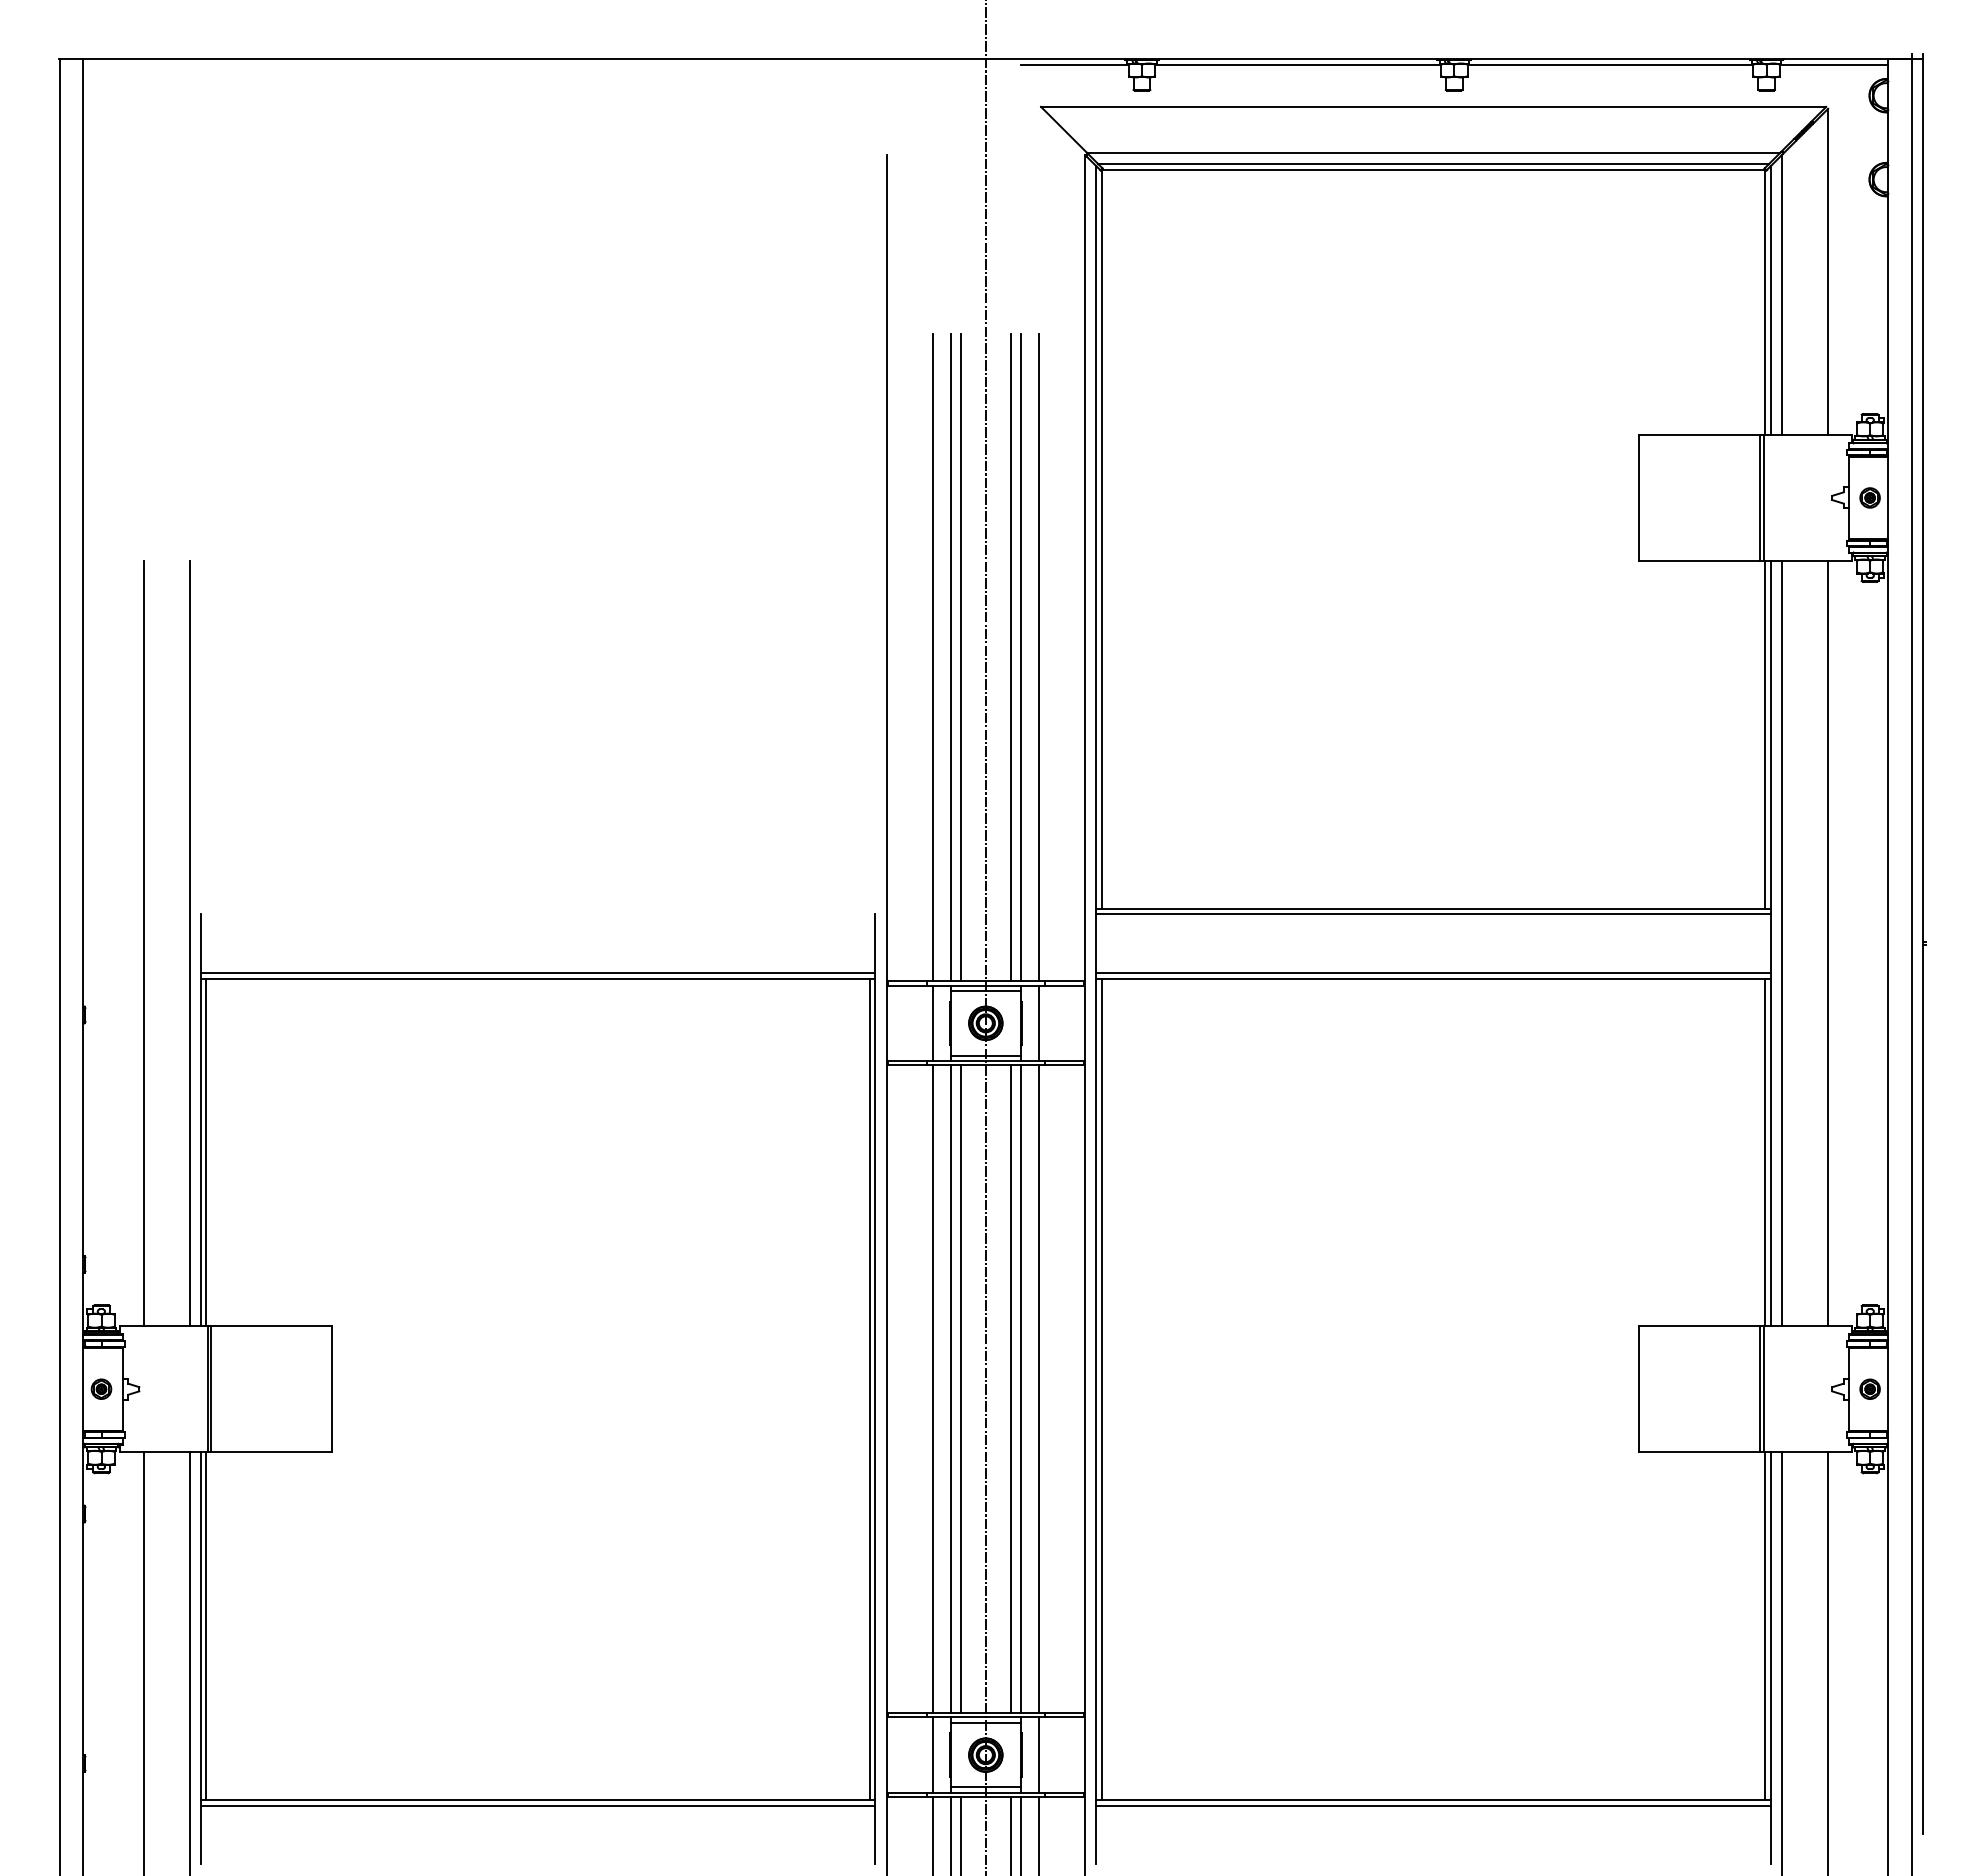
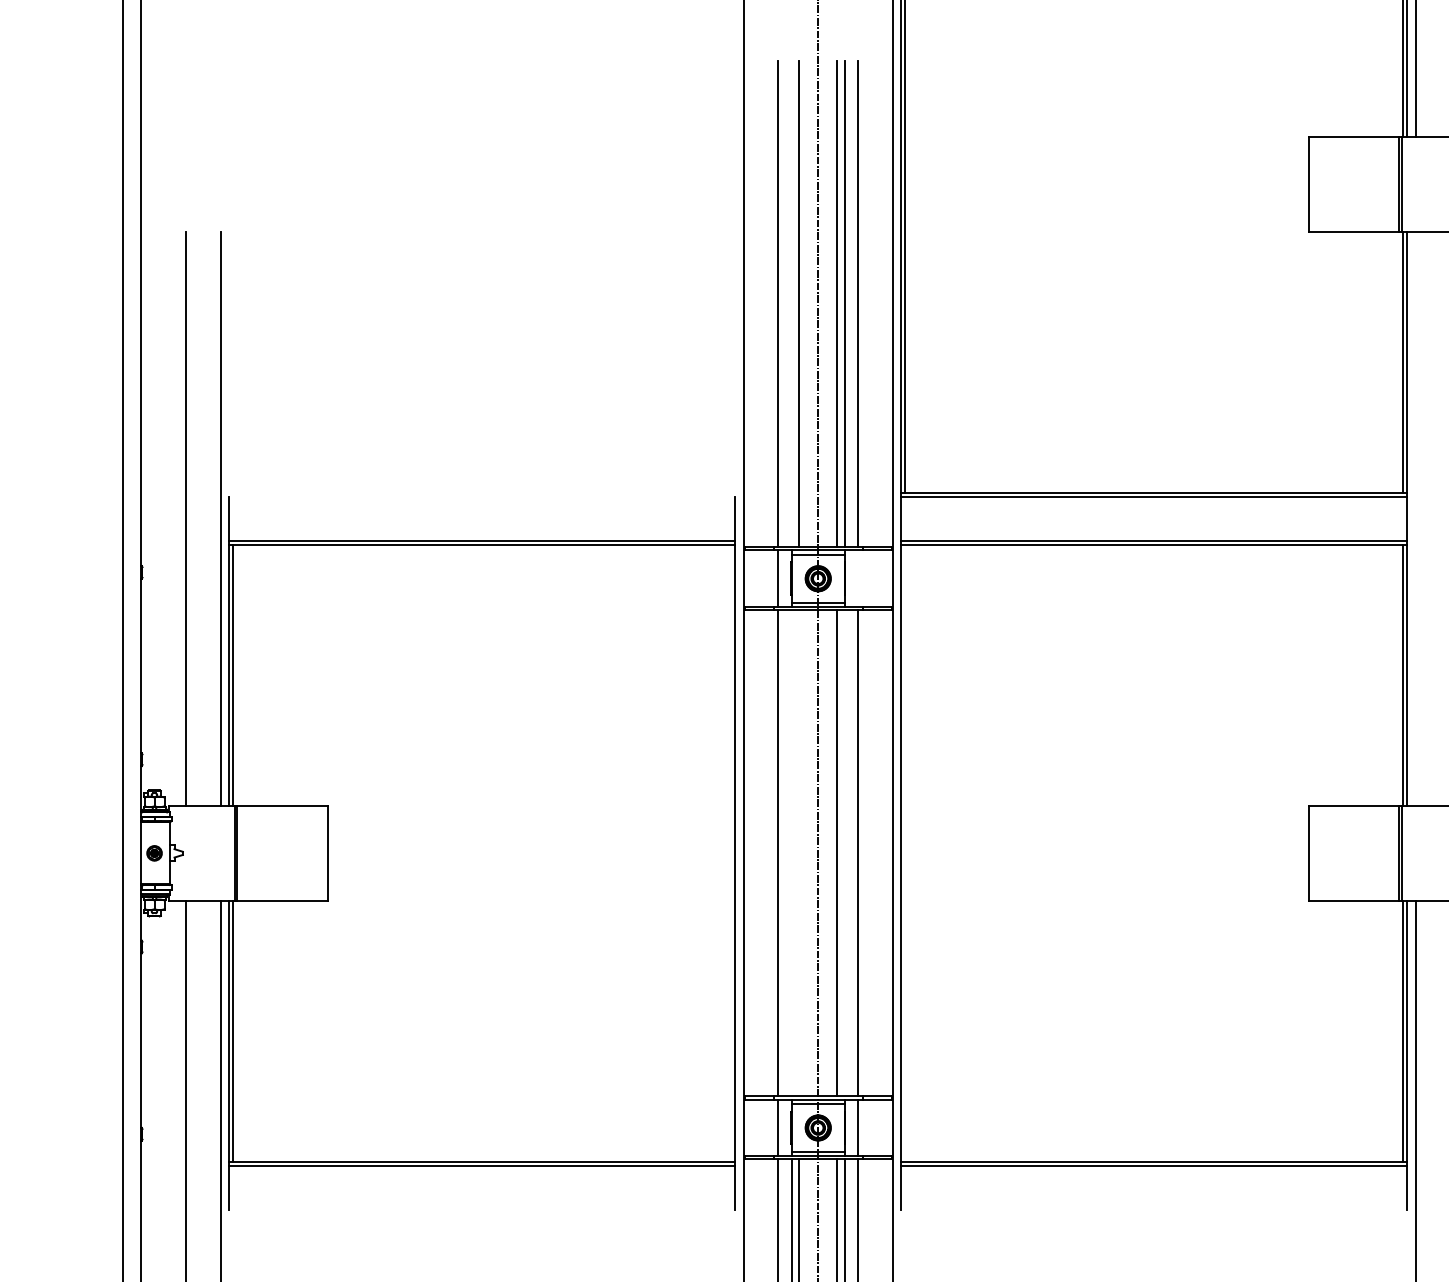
line: (950, 657) -> (791, 304), removed
line: (1781, 943) -> (1415, 518), removed
line: (1039, 1023) -> (858, 578), removed
line: (869, 1388) -> (730, 852), removed
line: (1101, 1388) -> (905, 852), removed
line: (950, 1389) -> (791, 853), removed
line: (960, 1389) -> (799, 853), removed
line: (1020, 1389) -> (844, 853), removed

